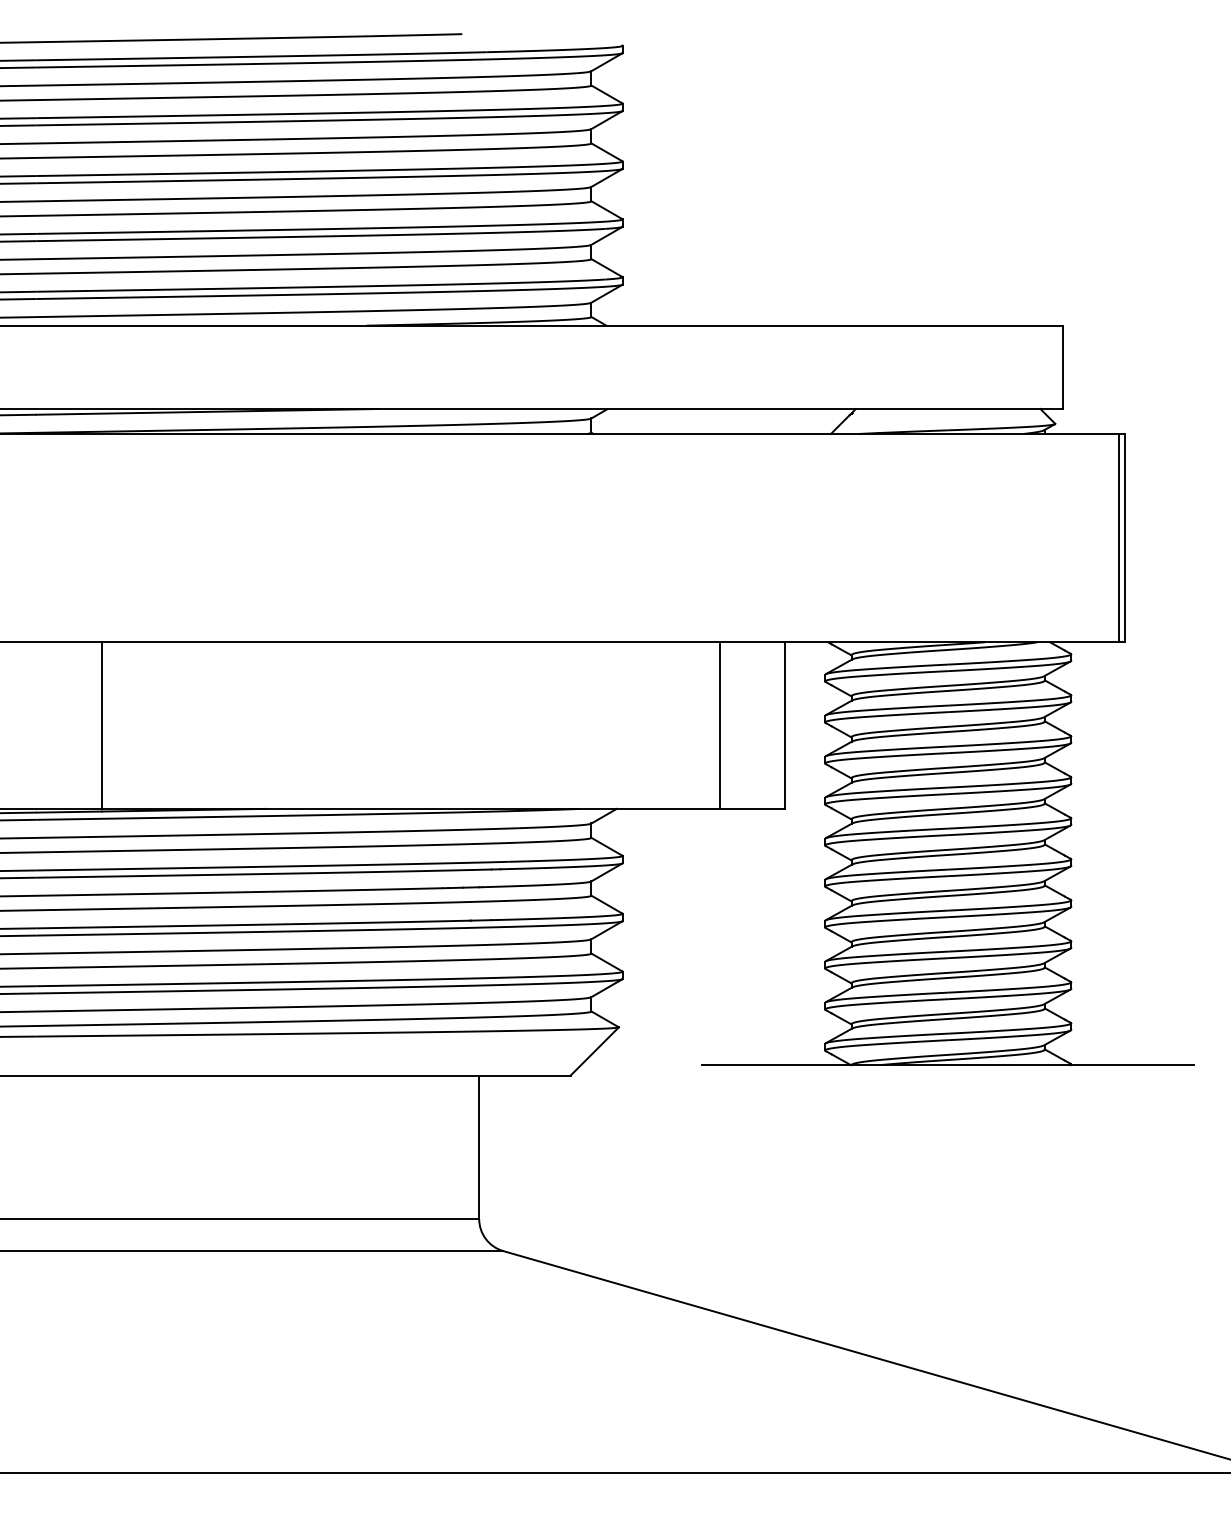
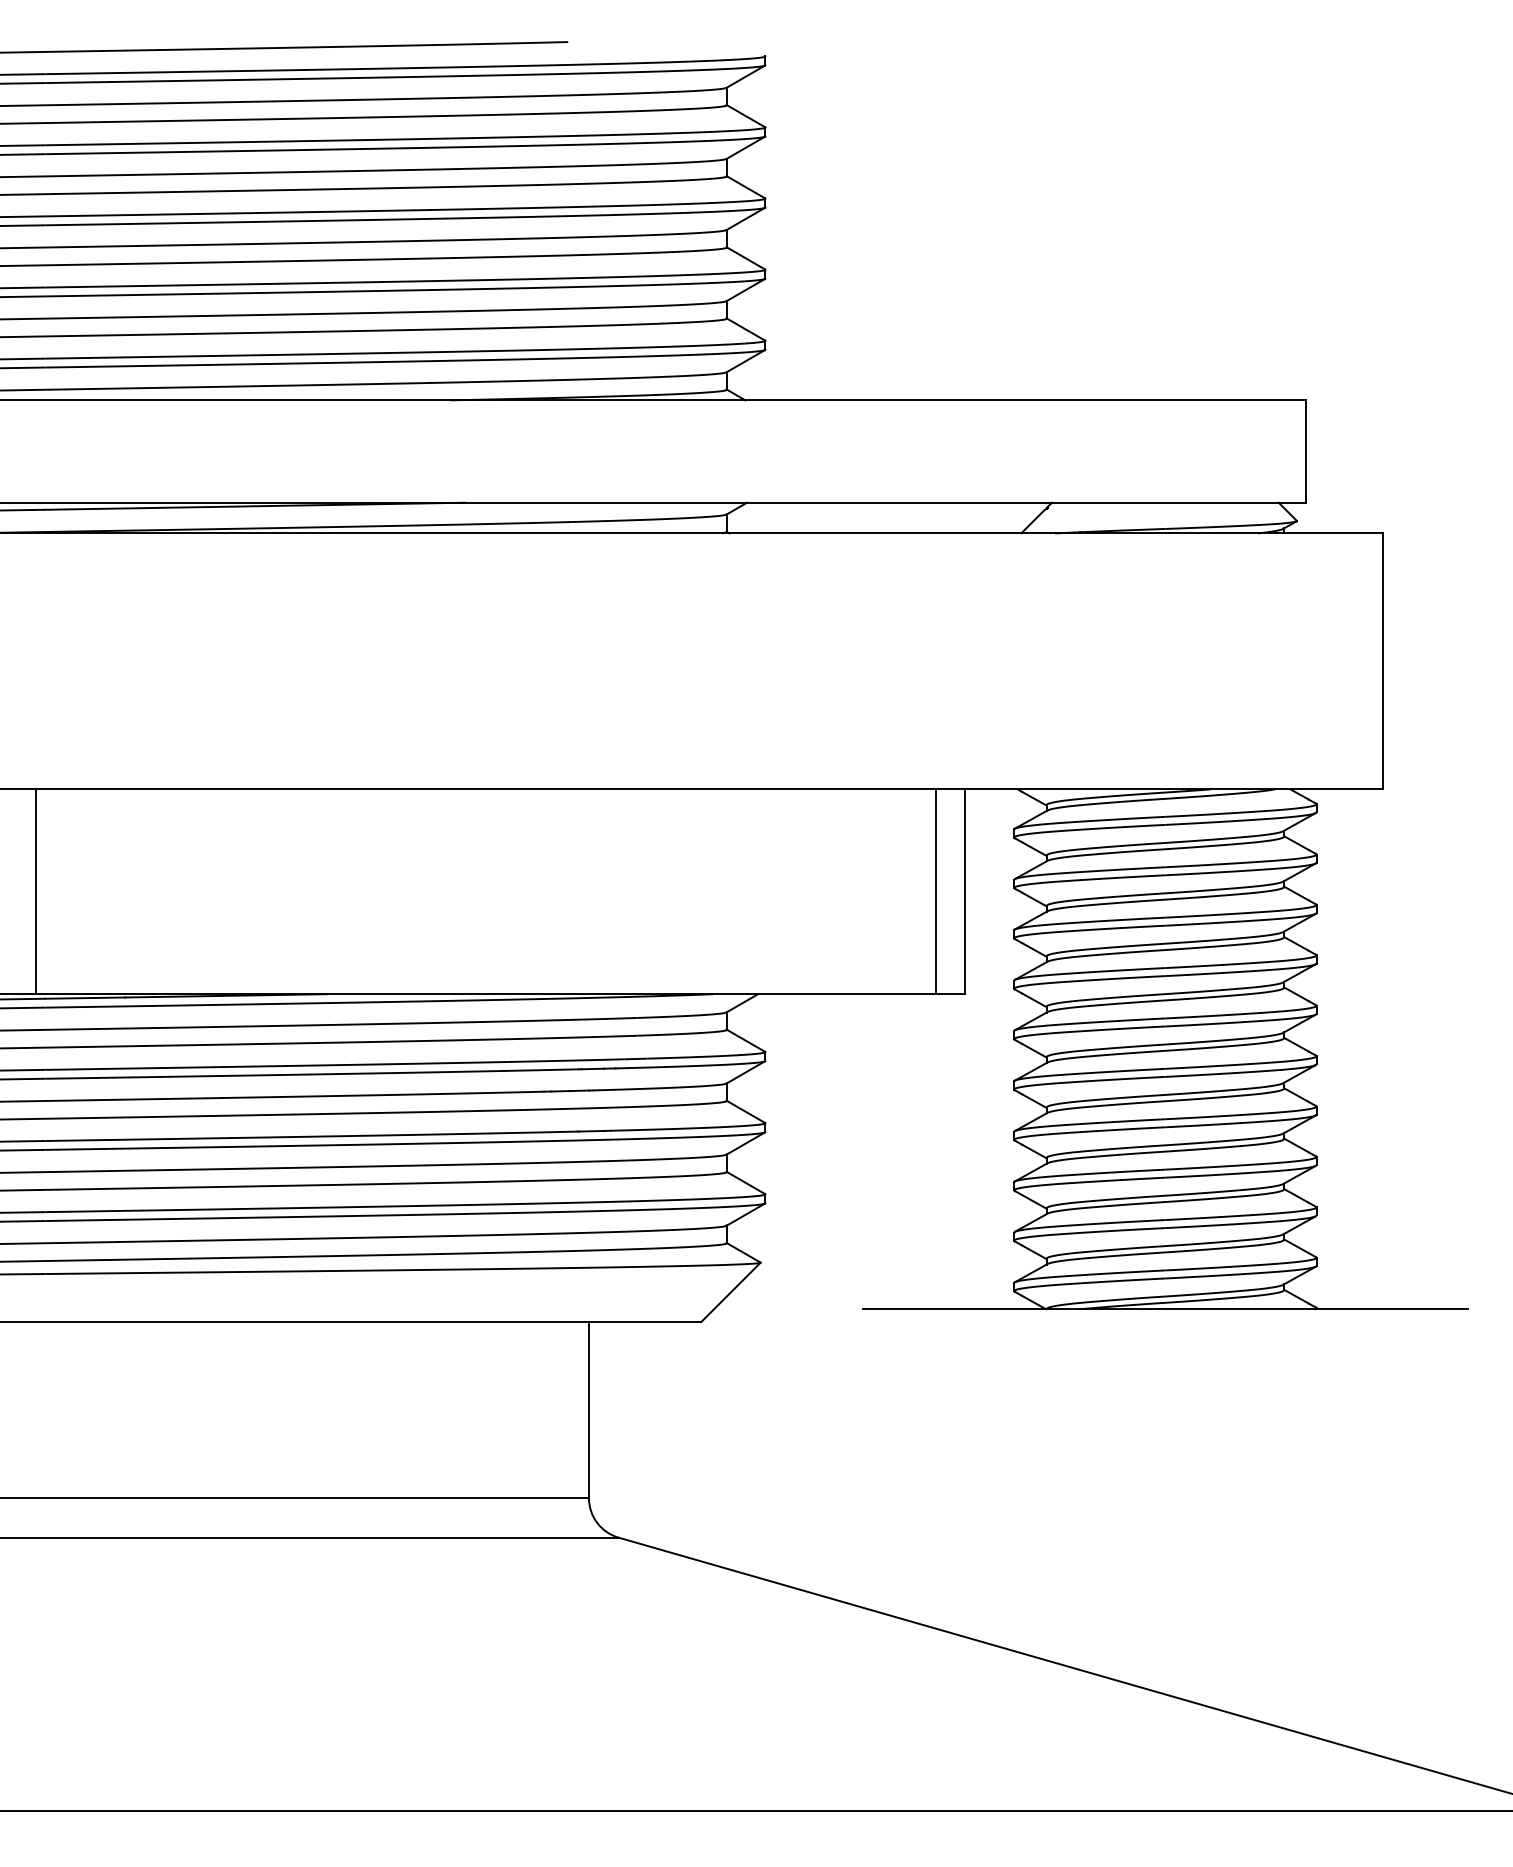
line: (1118, 537) -> (1374, 660), removed
line: (101, 725) -> (35, 891), moved
line: (720, 725) -> (935, 891), moved

